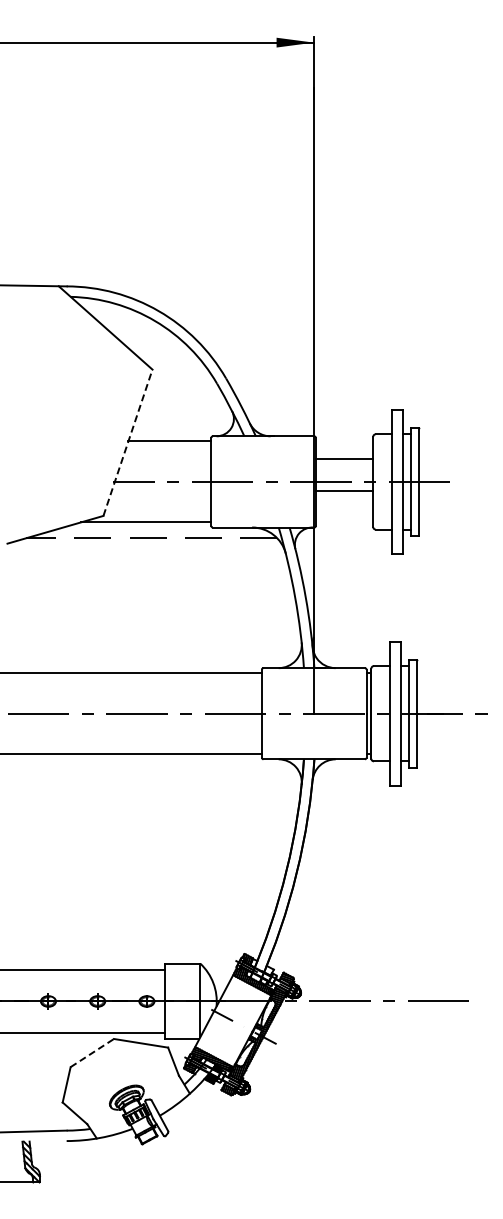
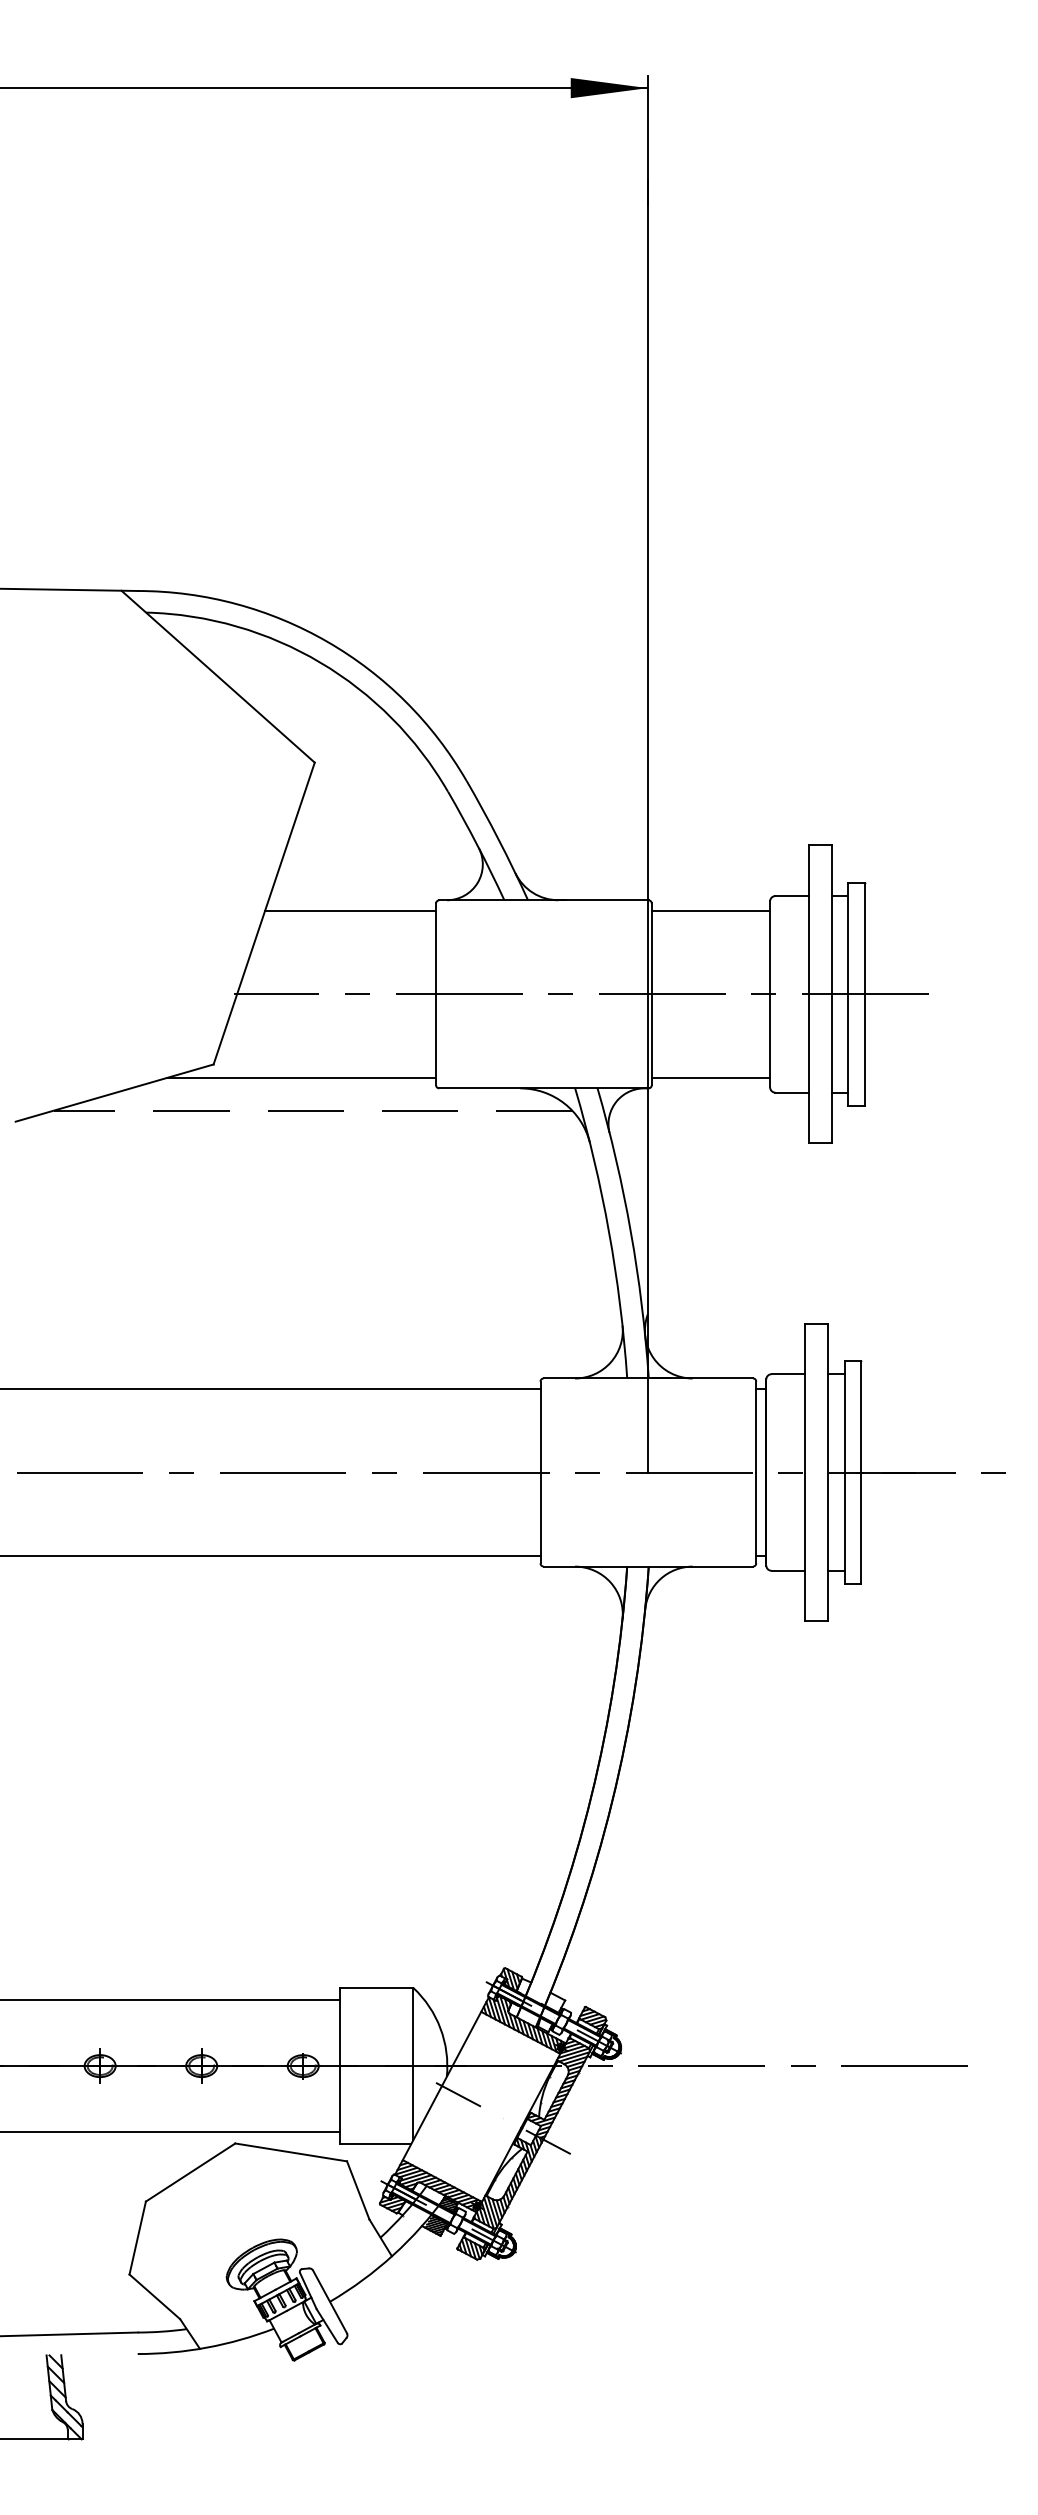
line: (128, 442) -> (265, 912), dashed -> solid
line: (344, 459) -> (710, 910), moved
line: (344, 491) -> (710, 1078), moved
line: (92, 1053) -> (190, 2173), dashed -> solid

